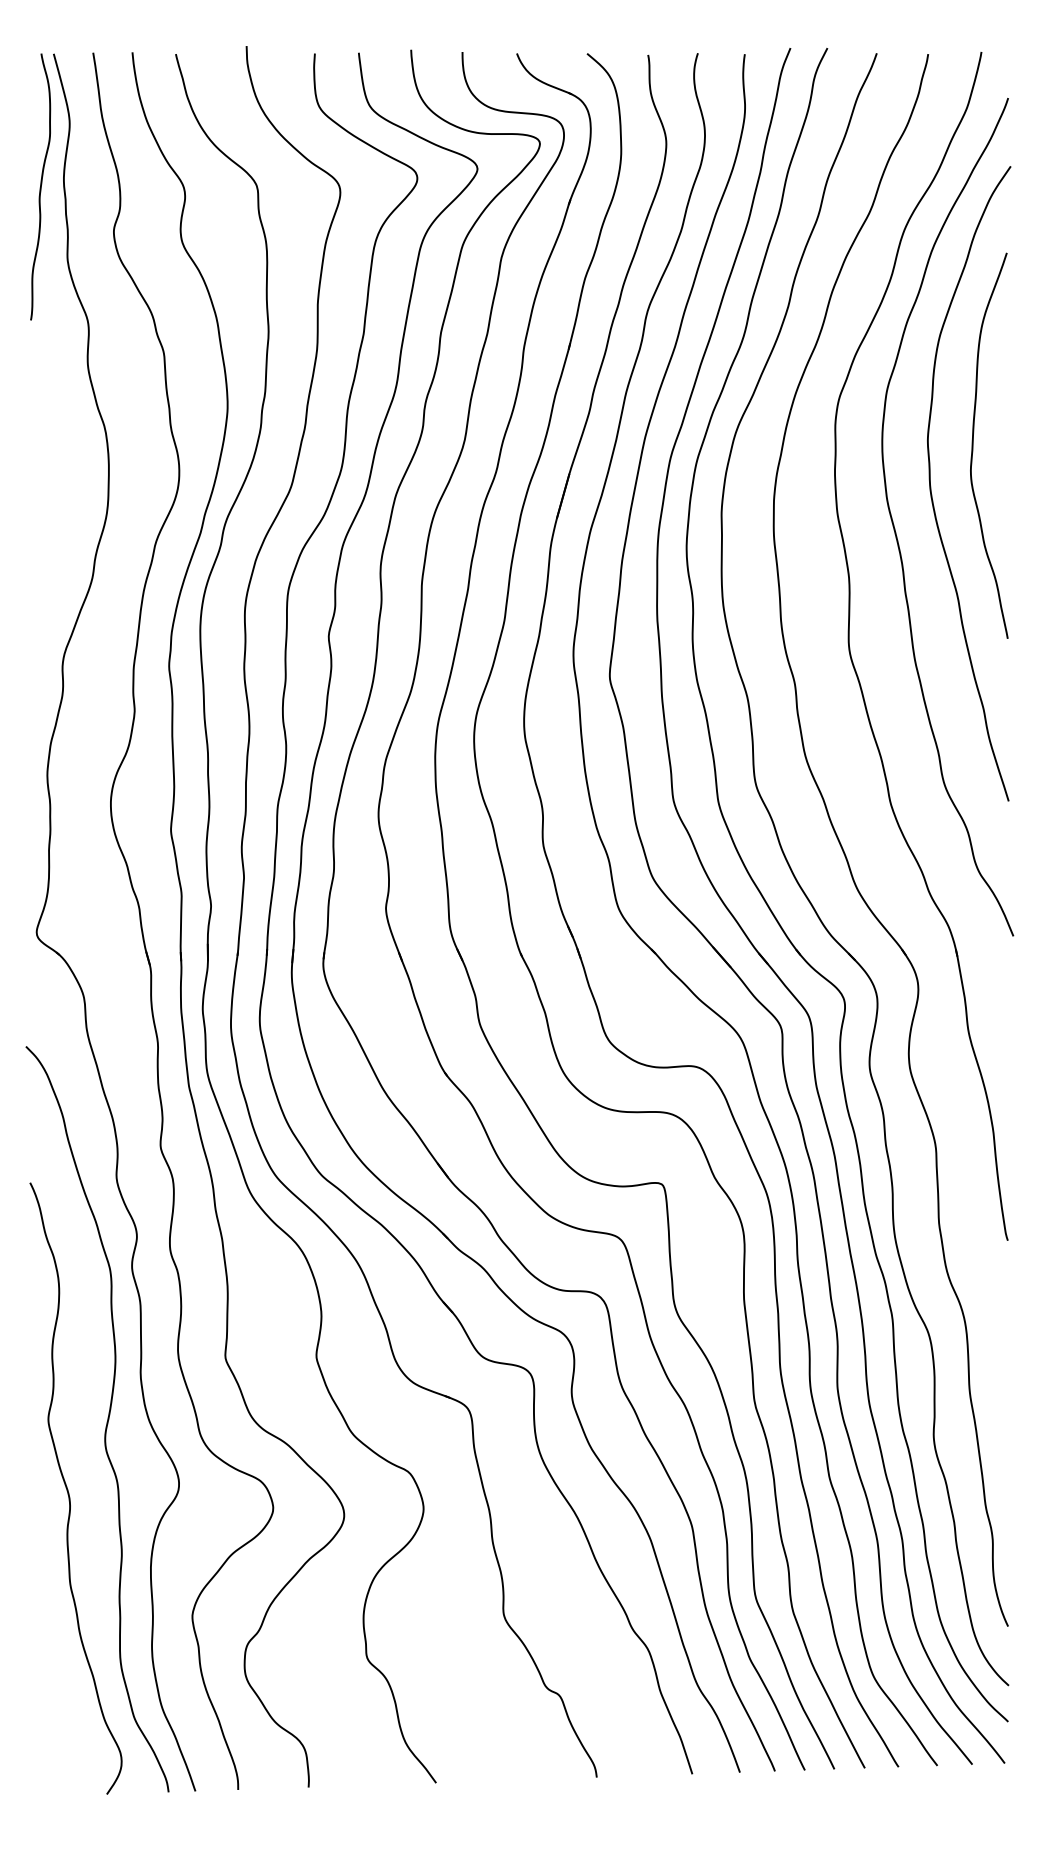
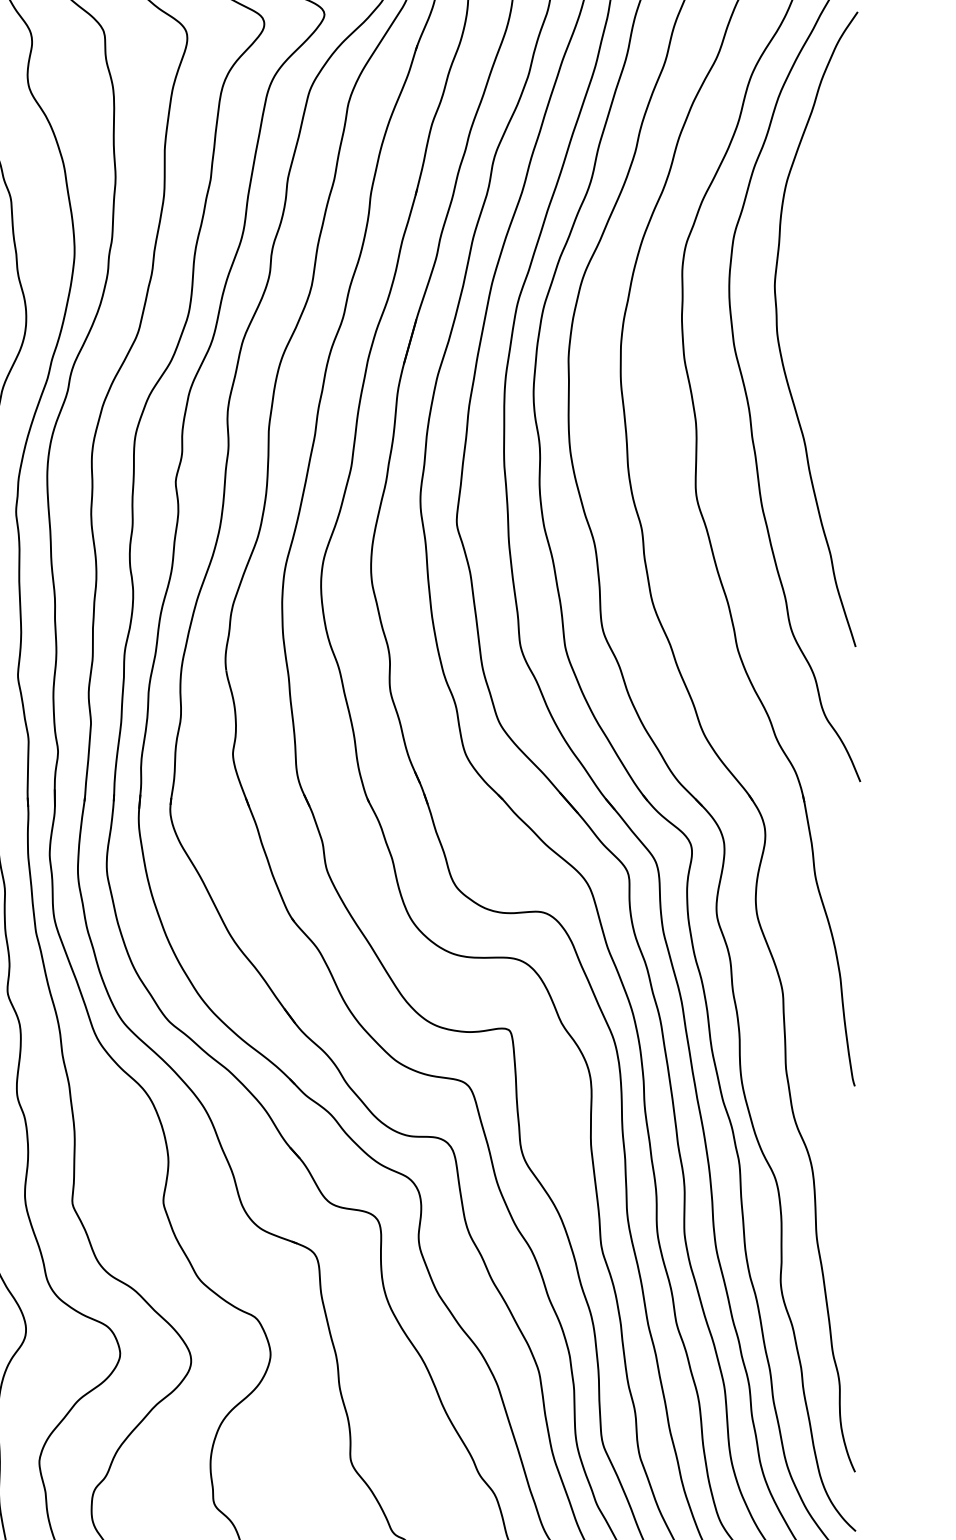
curve: (973, 445) -> (820, 291), removed

